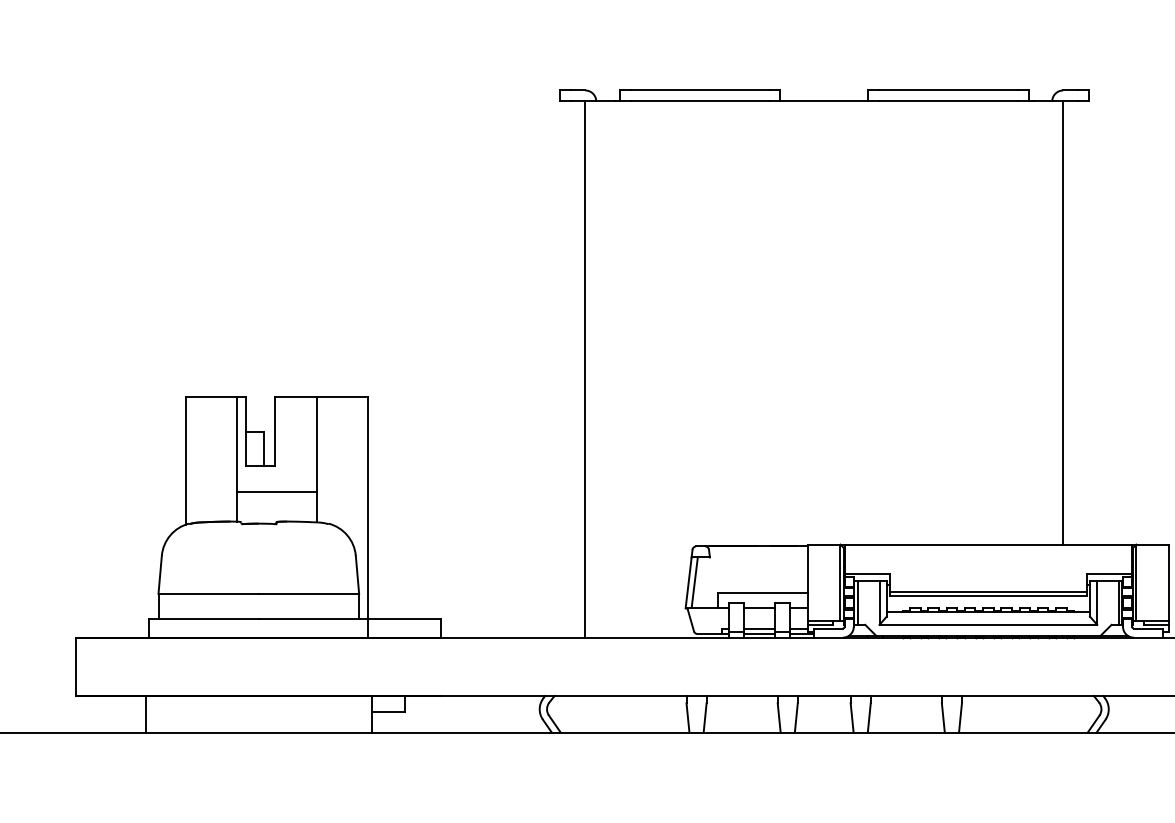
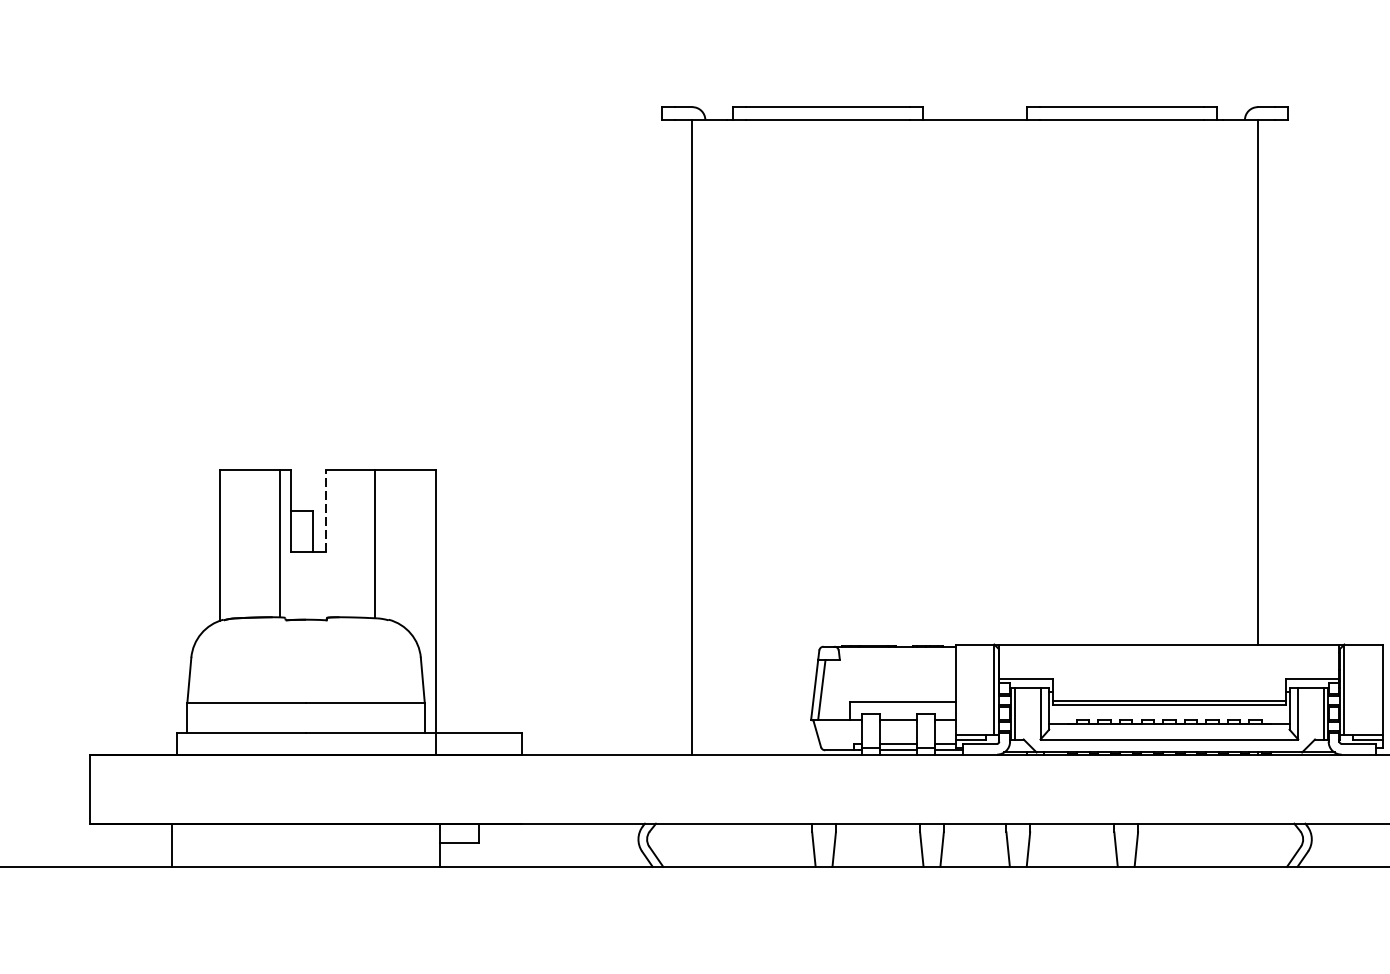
line: (275, 431) -> (325, 510), solid -> dashed
line: (276, 491) -> (326, 581), removed

